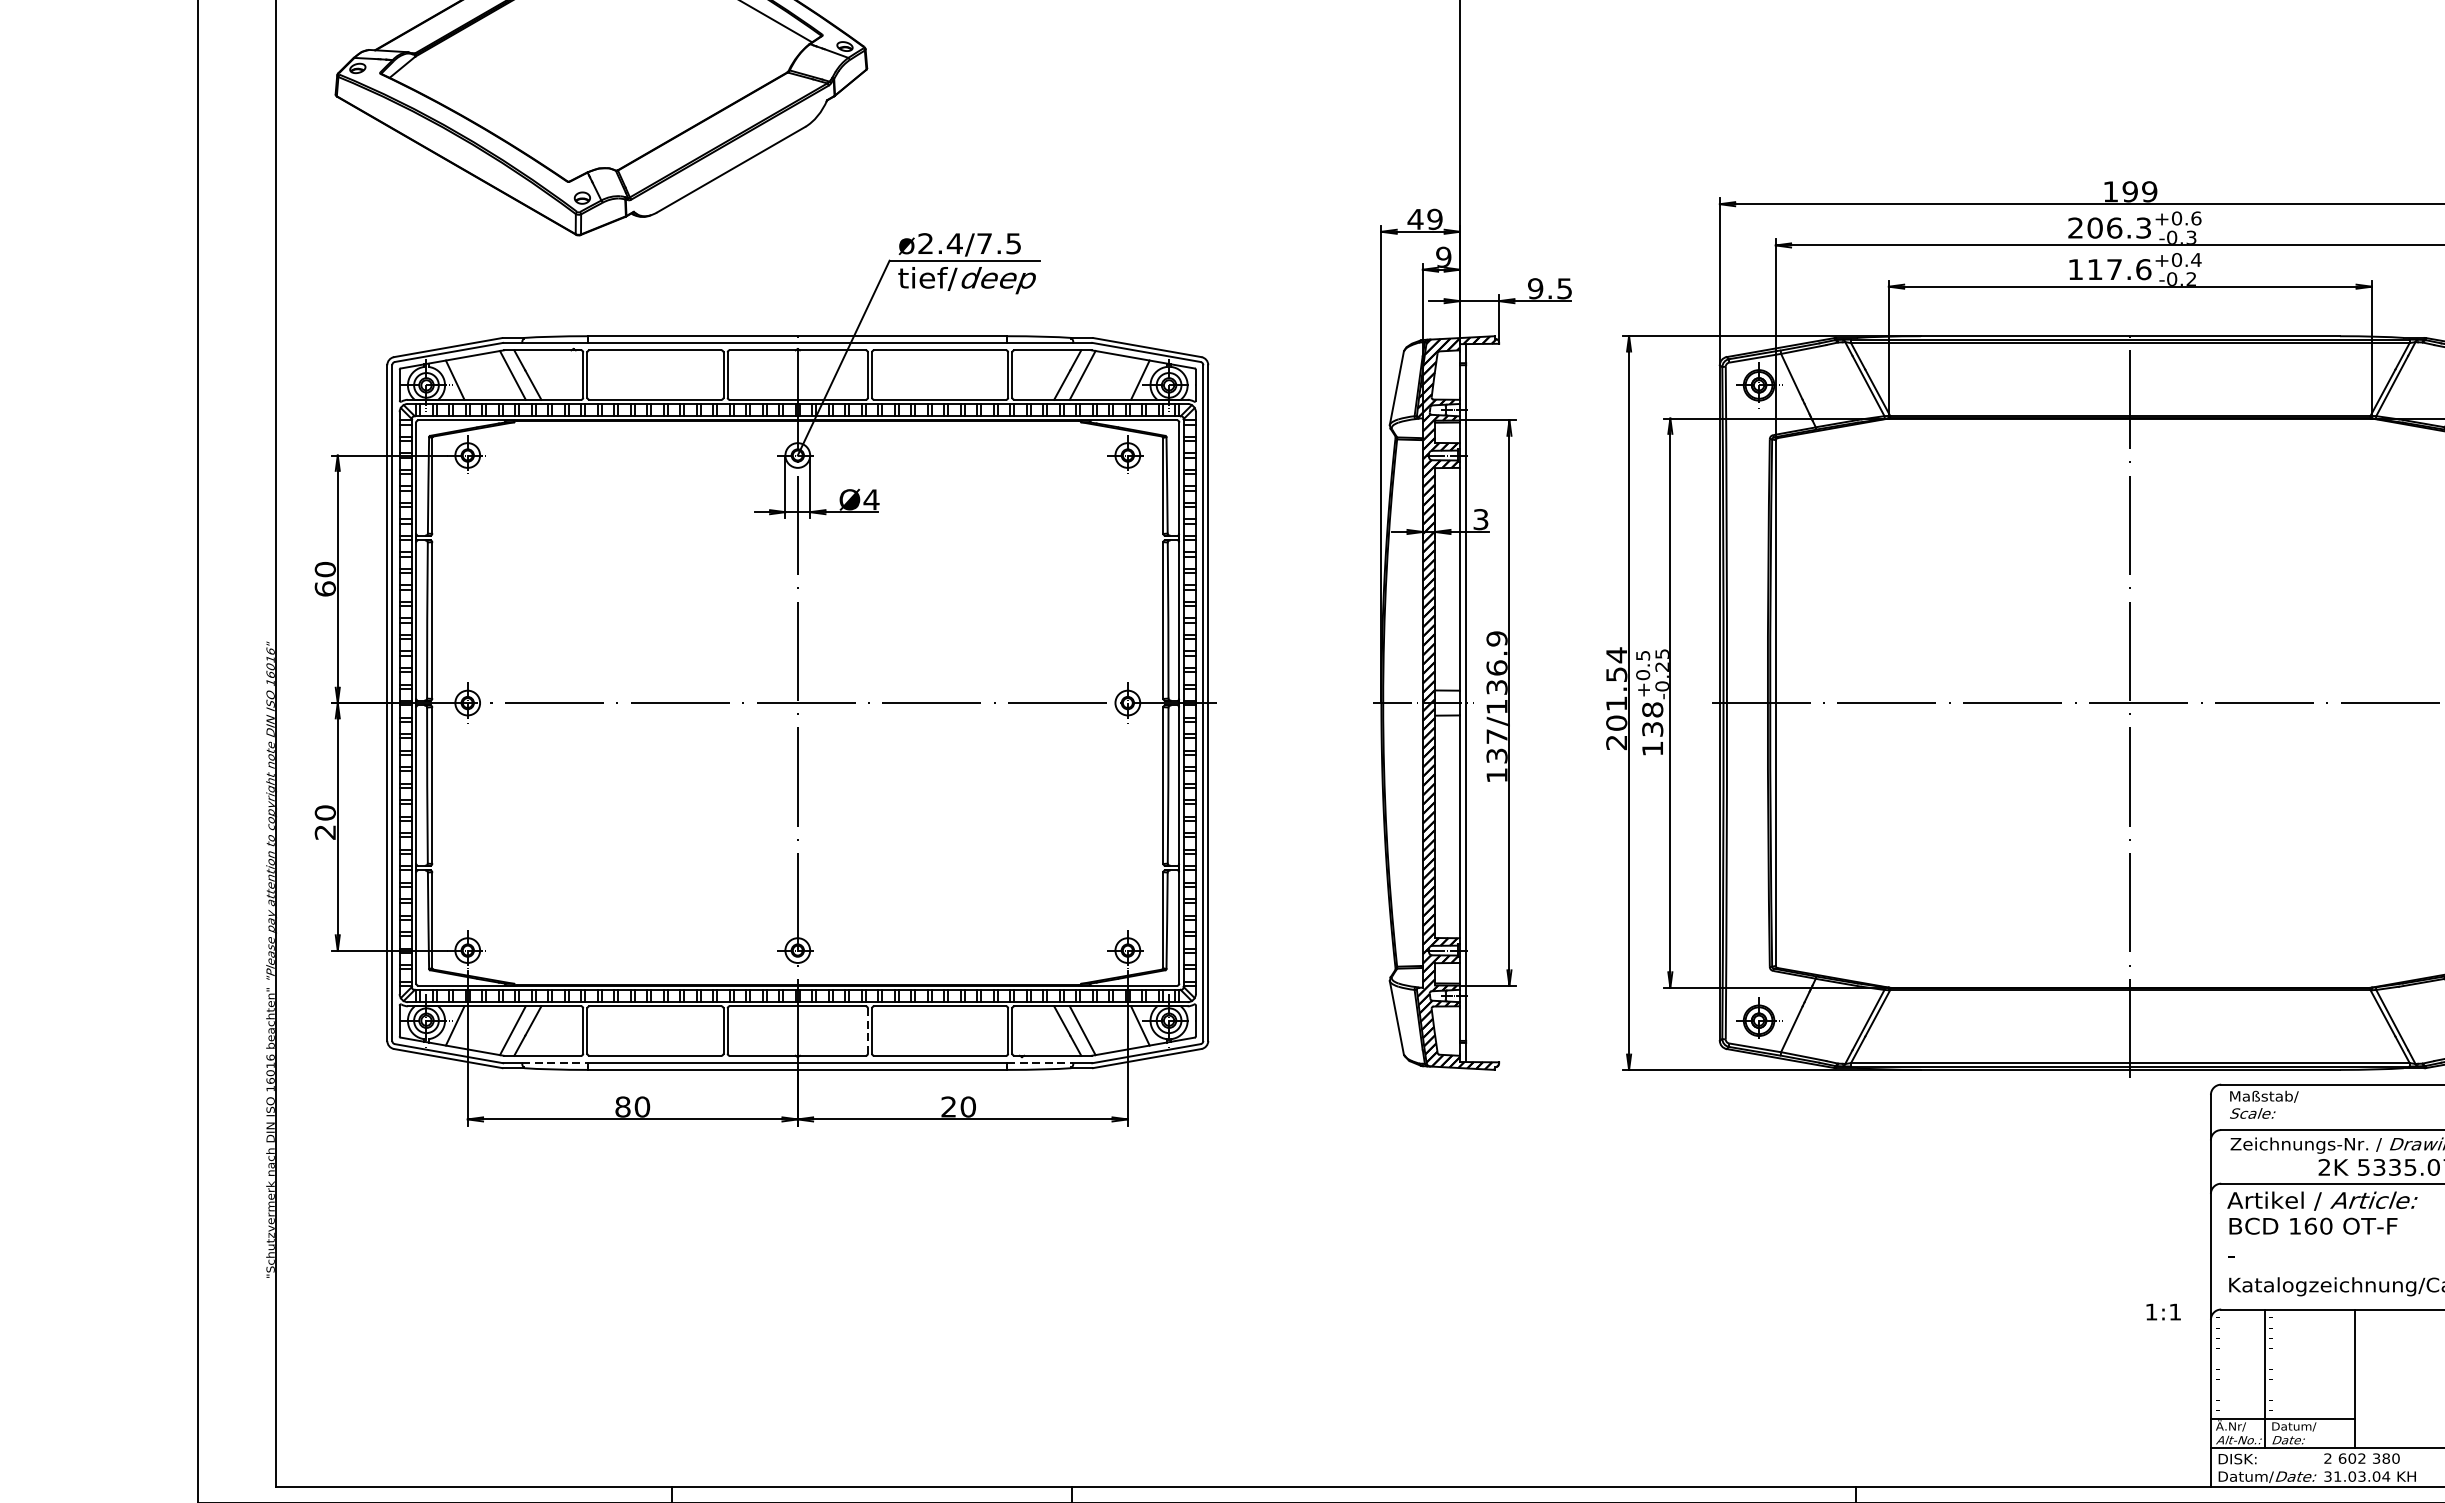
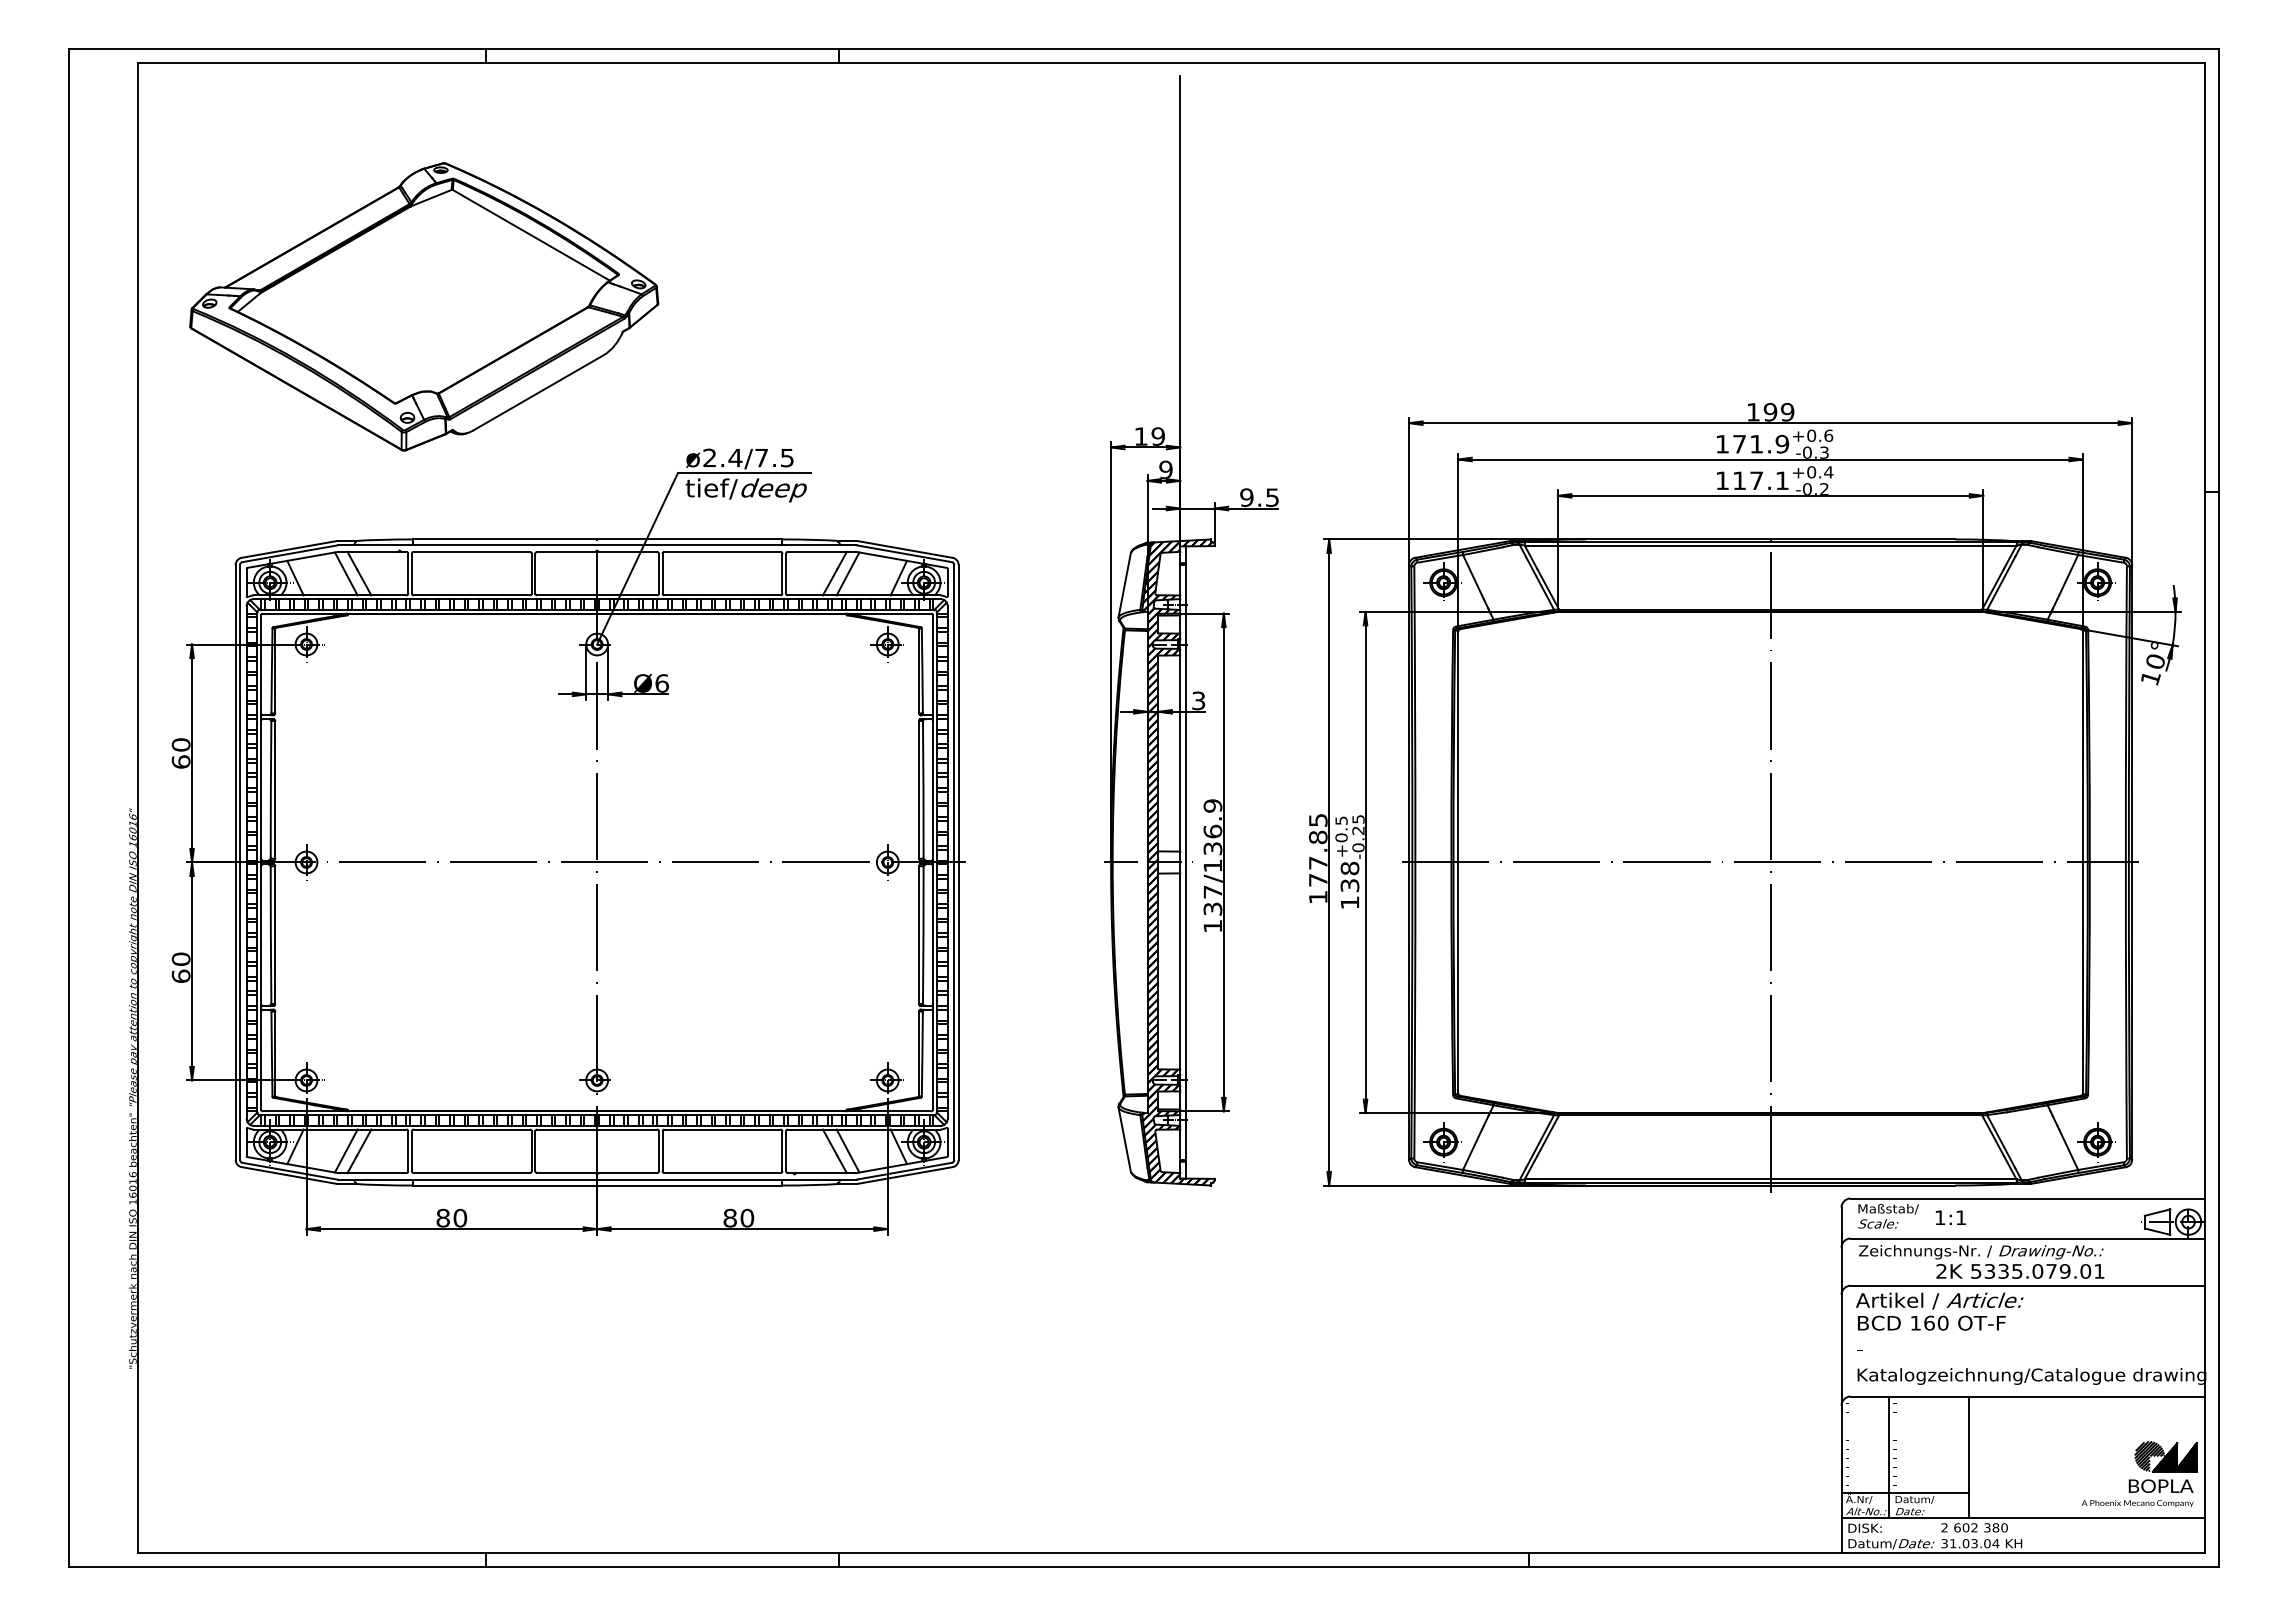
text: (1415, 219) -> (1141, 436), 49 -> 19
text: (2109, 227) -> (1752, 443), 206.3 -> 171.9
text: (2143, 269) -> (1782, 480), 117.6 -> 117.1
text: (871, 499) -> (662, 683), Ø4 -> Ø6
text: (1616, 698) -> (1318, 858), 201.54 -> 177.85
text: (324, 831) -> (180, 975), 20 -> 60
line: (867, 1031) -> (658, 1151), dashed -> solid
line: (556, 1063) -> (384, 1179), dashed -> solid
line: (1041, 1063) -> (811, 1179), dashed -> solid
text: (948, 1106) -> (729, 1217), 20 -> 80
text: (2163, 1311) -> (1950, 1217), moved

